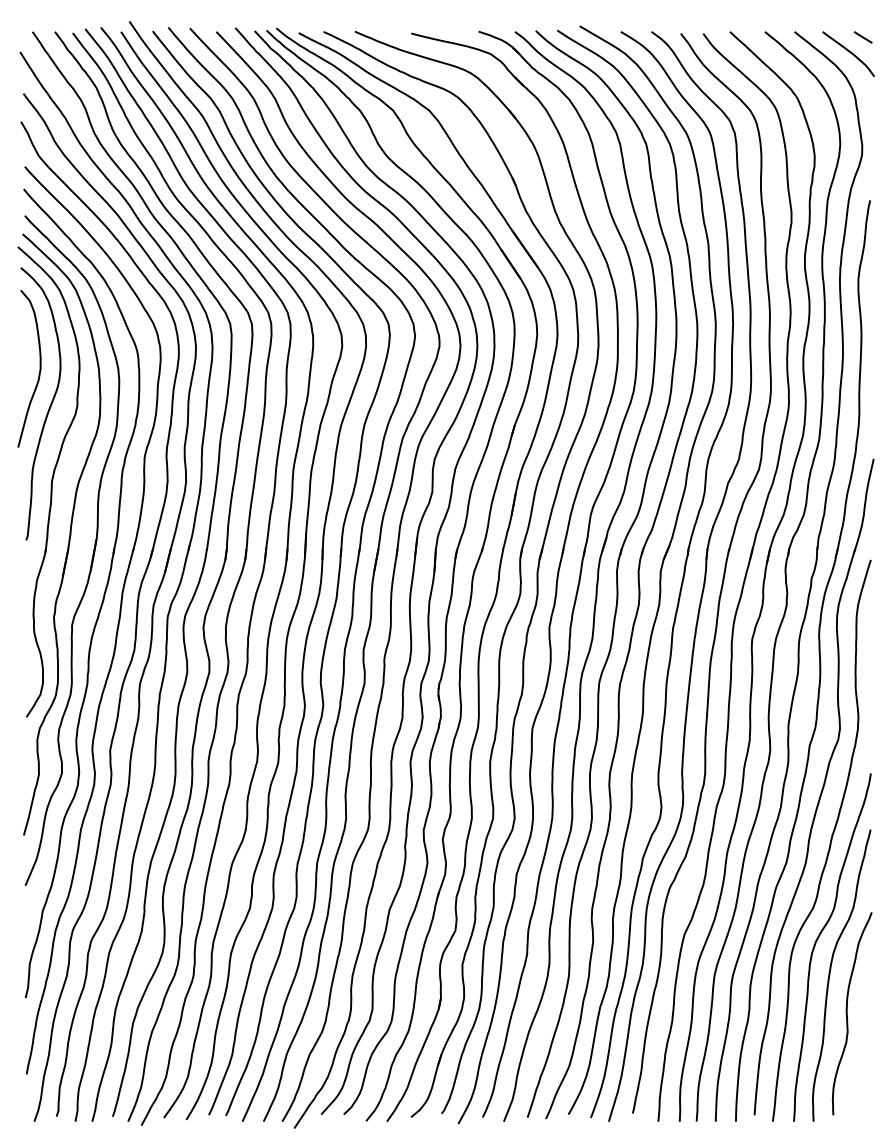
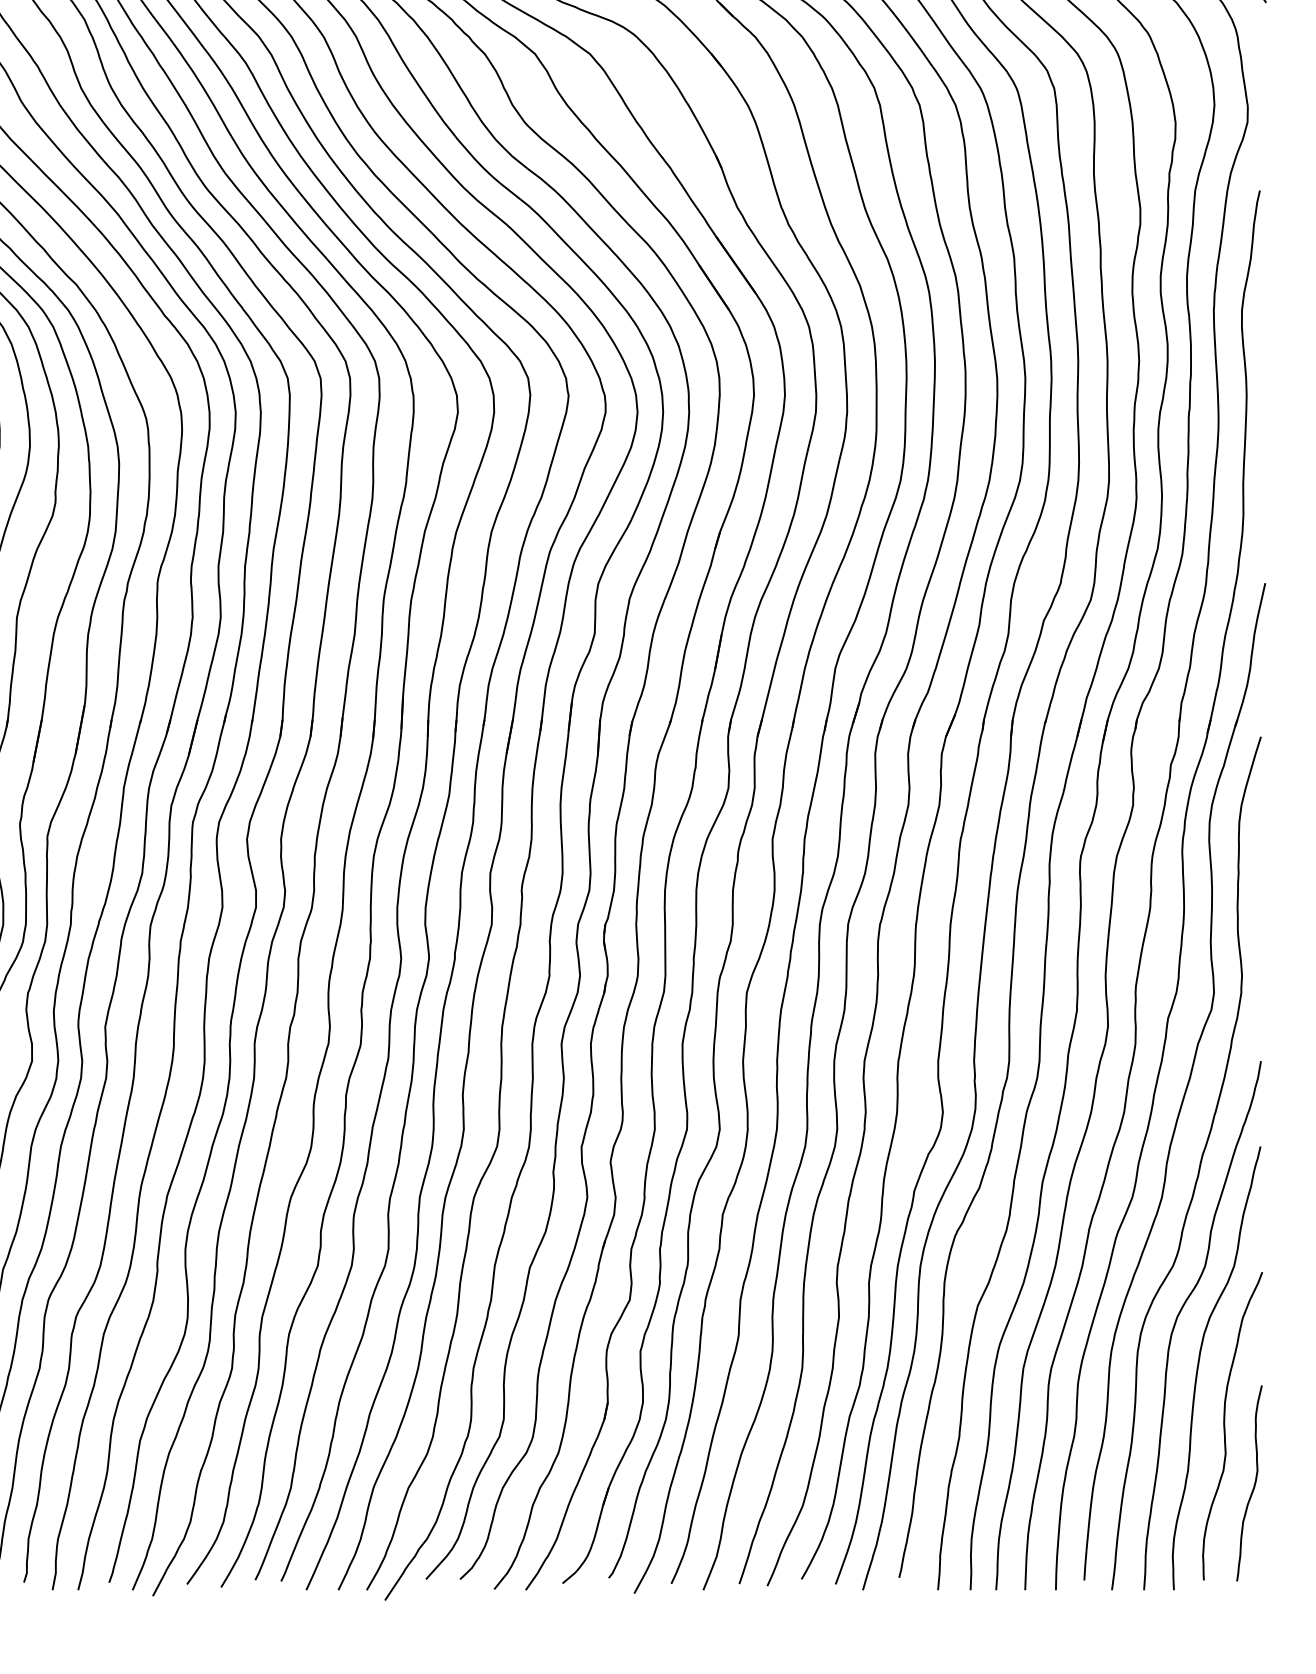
curve: (865, 1053) -> (1252, 1486), added

